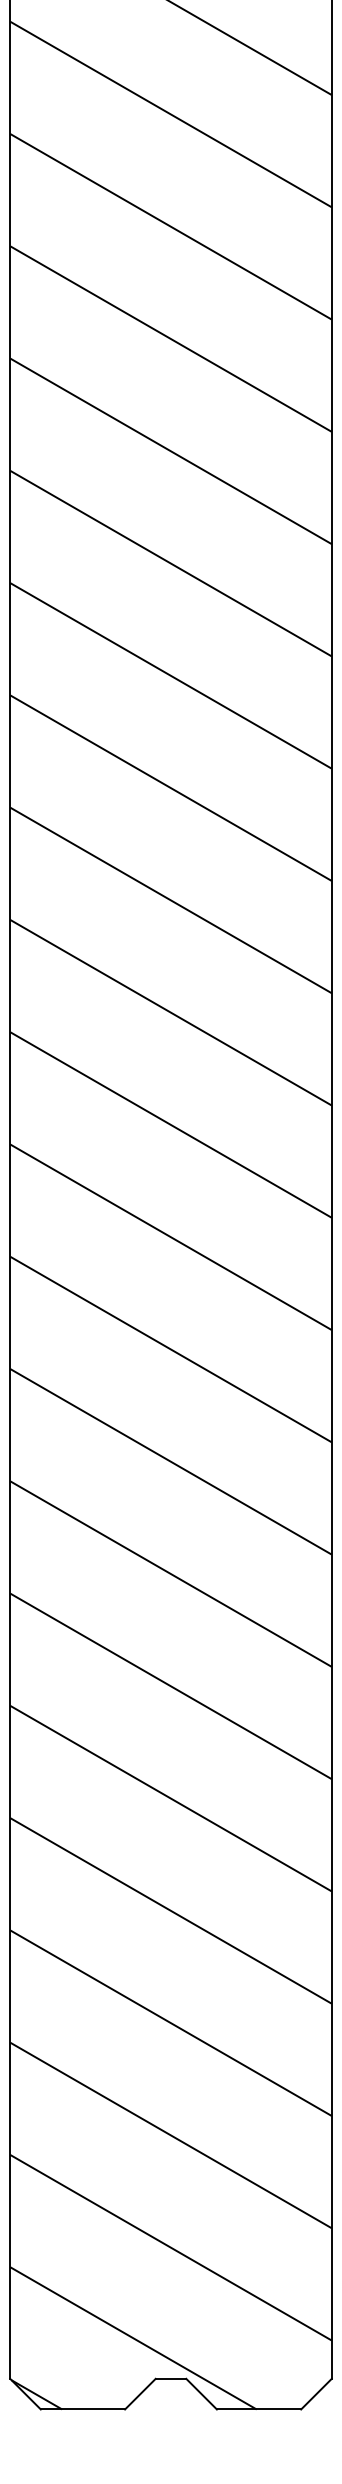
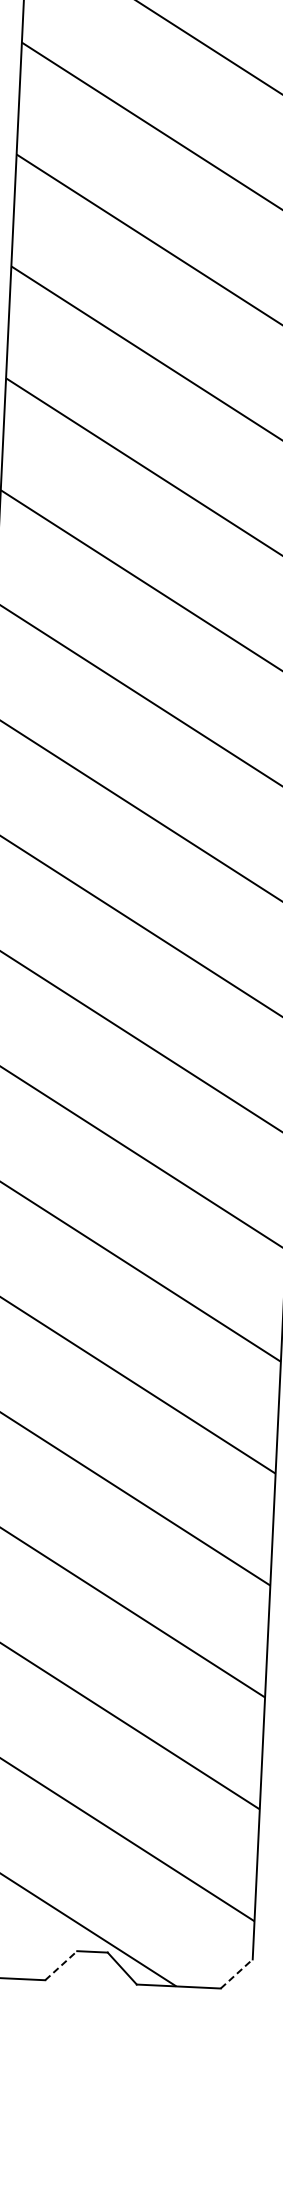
line: (140, 2394) -> (61, 1966), solid -> dashed
line: (316, 2394) -> (236, 1974), solid -> dashed

